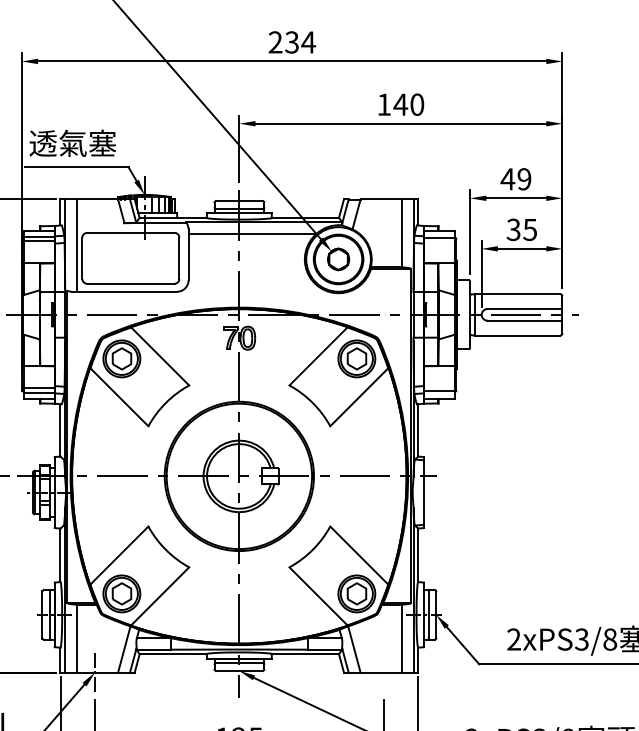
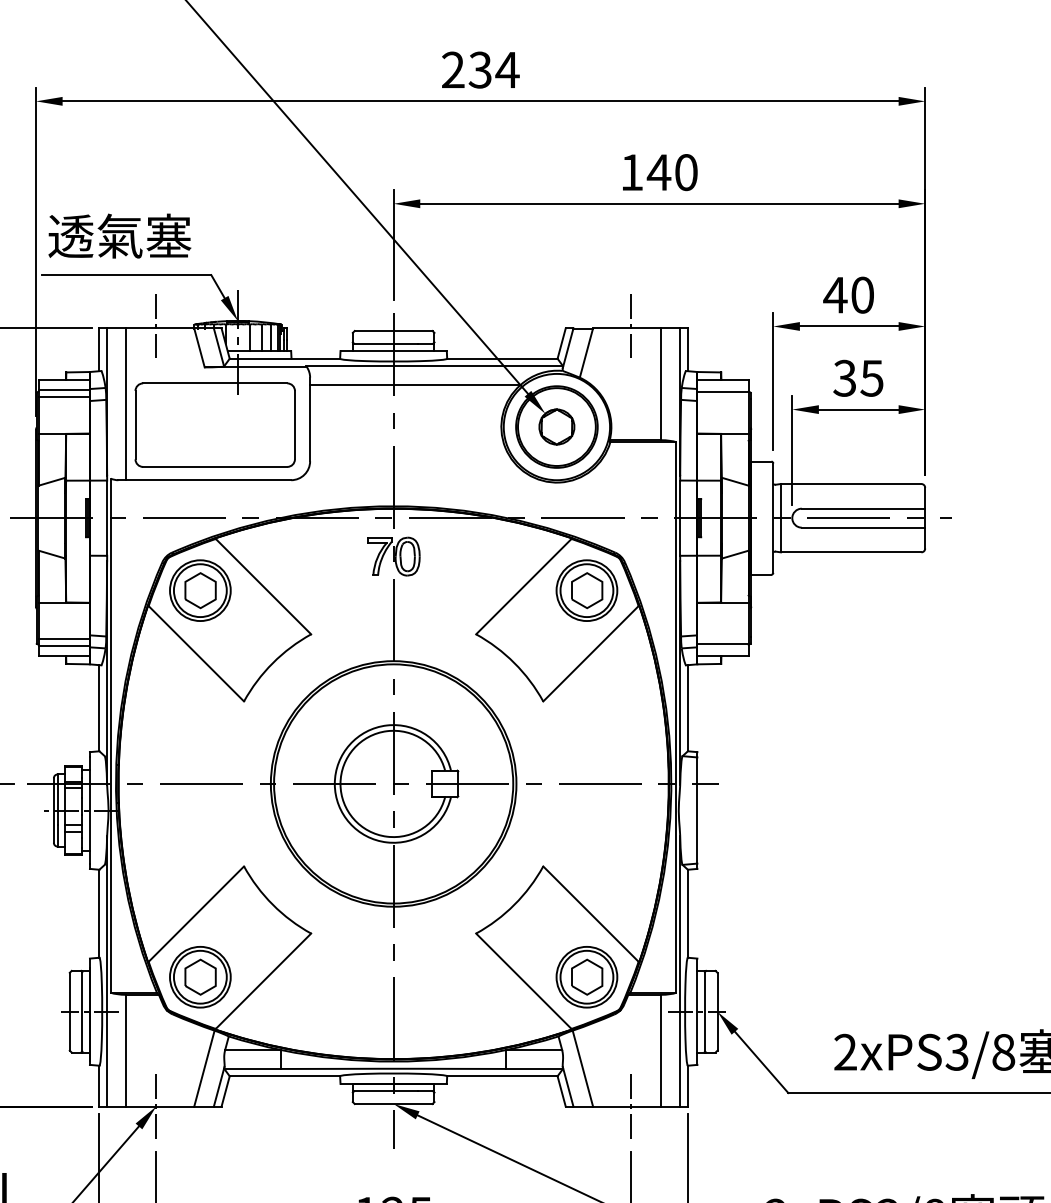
text: (524, 179) -> (862, 295), 49 -> 40
line: (95, 197) -> (157, 325), added
line: (383, 197) -> (630, 325), added
line: (383, 672) -> (630, 1106), added

